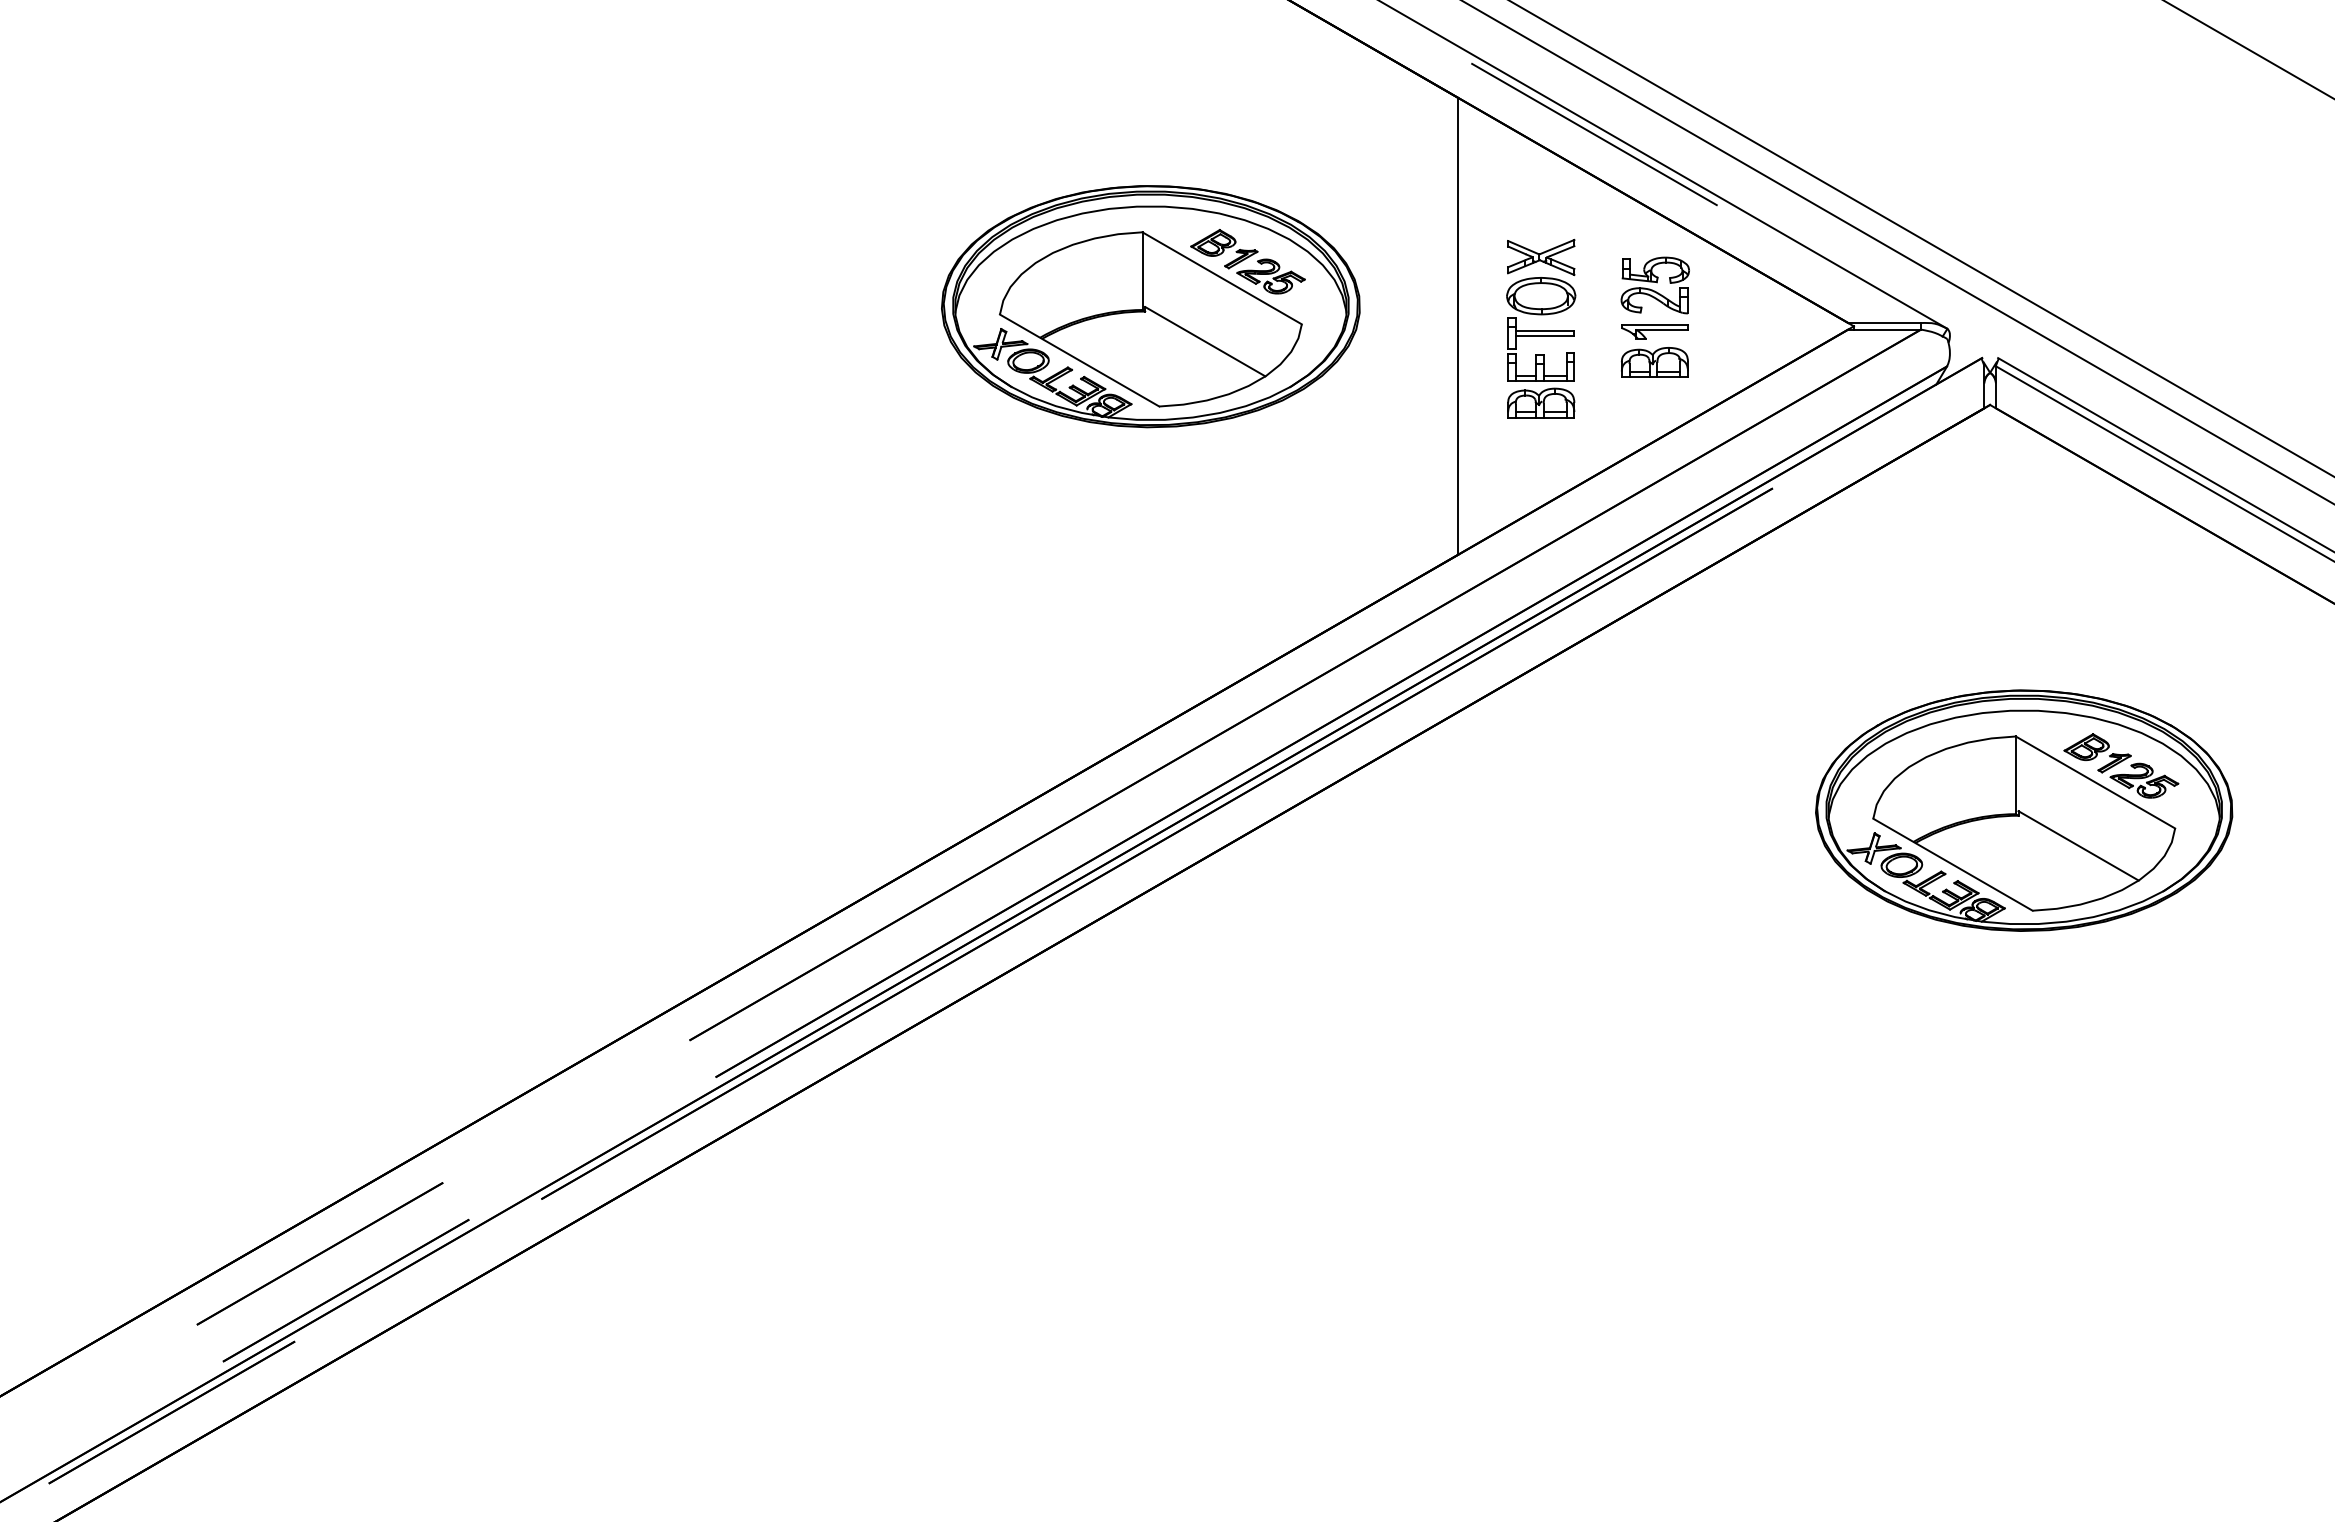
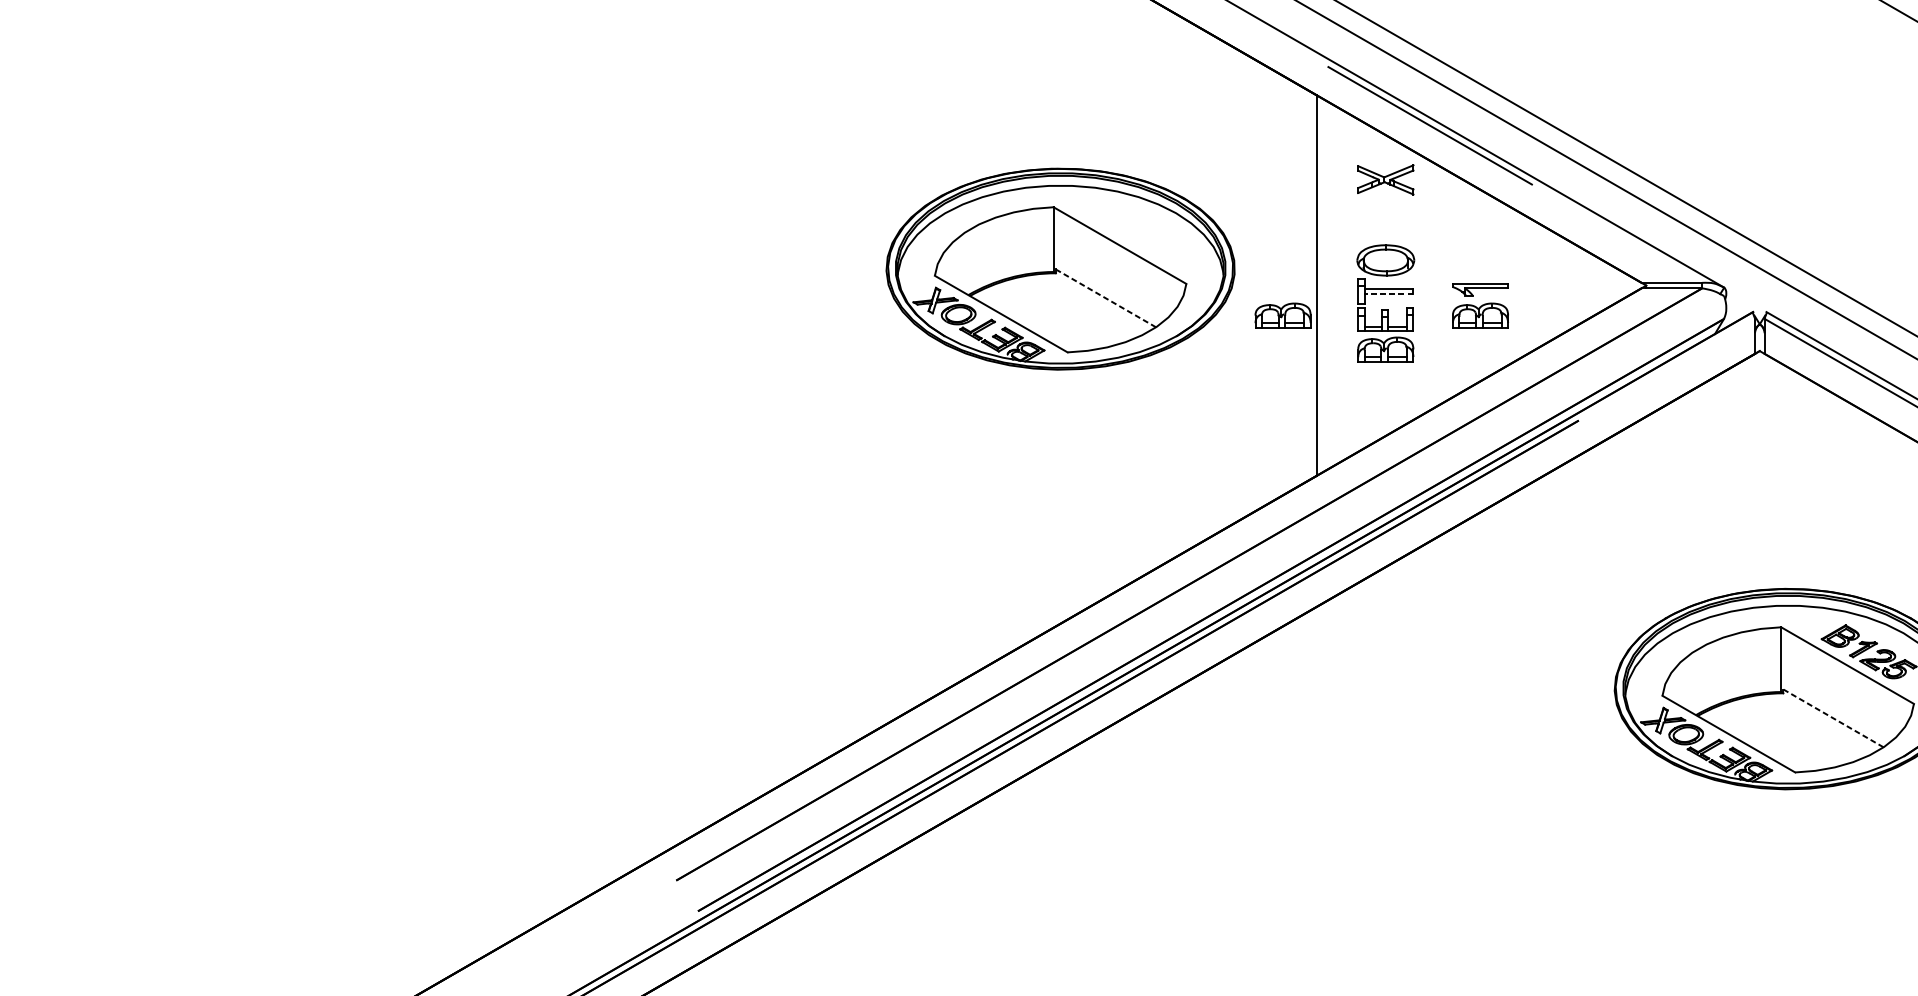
part: (1541, 256) -> (1386, 179), moved
part: (1247, 261) -> (1141, 231), removed
part: (1654, 285) -> (1480, 251), removed
line: (1544, 335) -> (1388, 293), solid -> dashed
line: (1204, 341) -> (1105, 298), solid -> dashed
part: (1417, 362) -> (1282, 315), added
line: (2078, 845) -> (1833, 718), solid -> dashed

